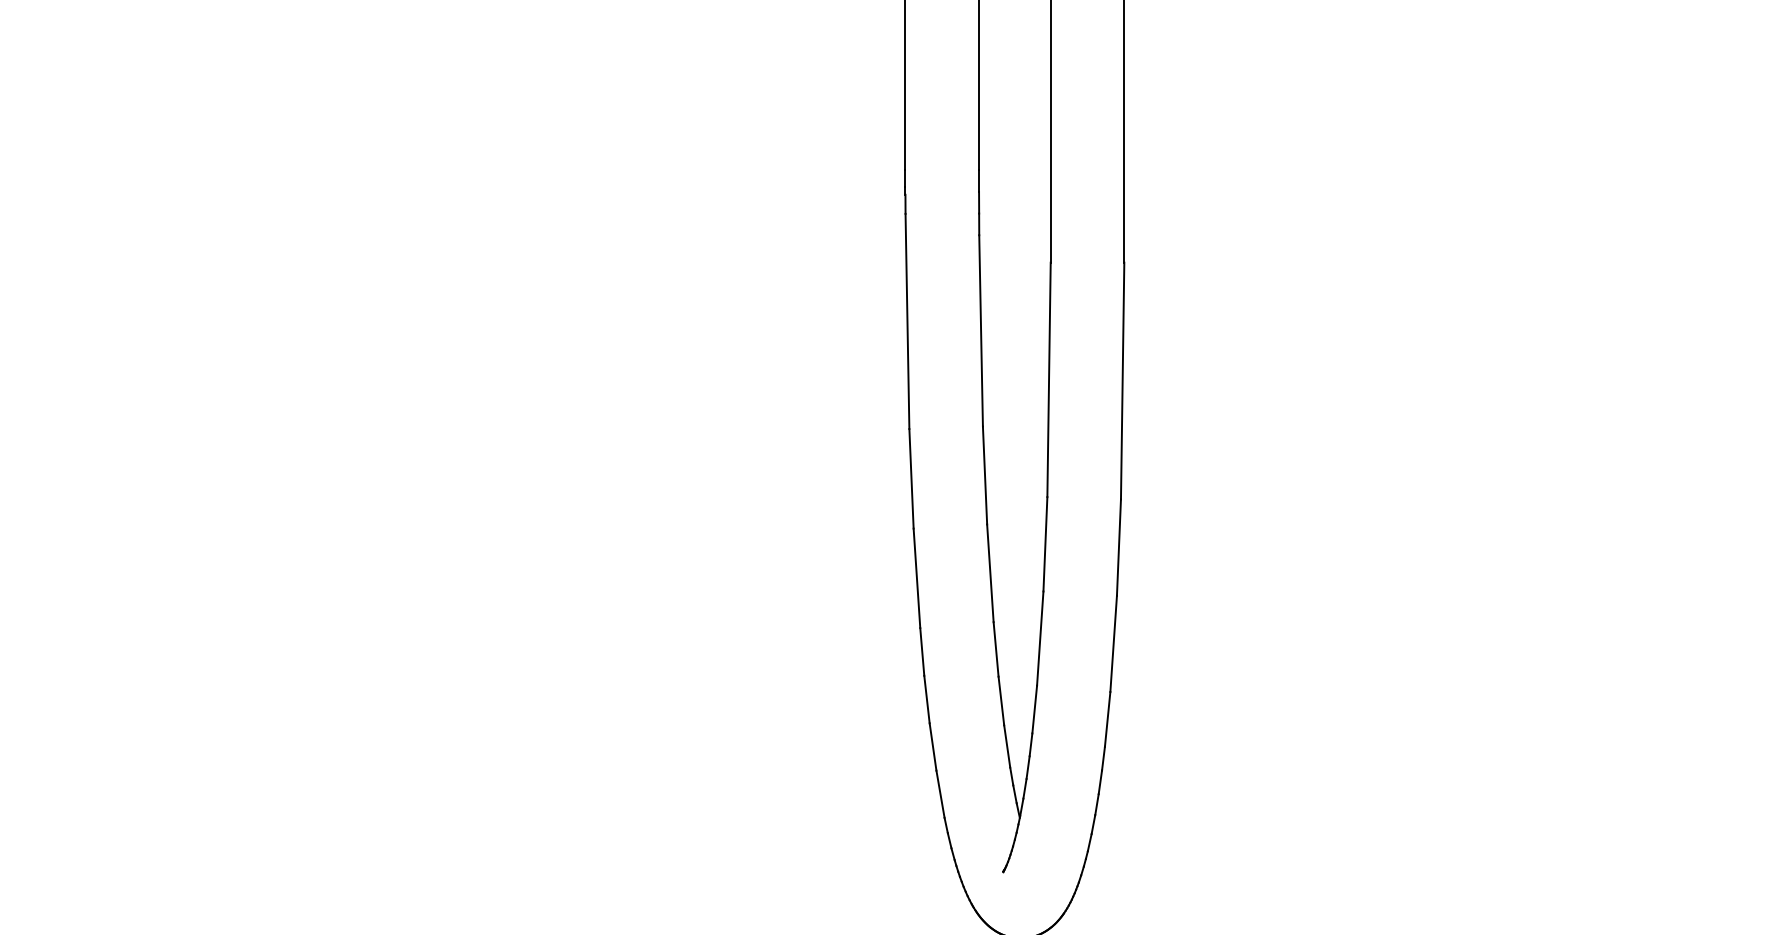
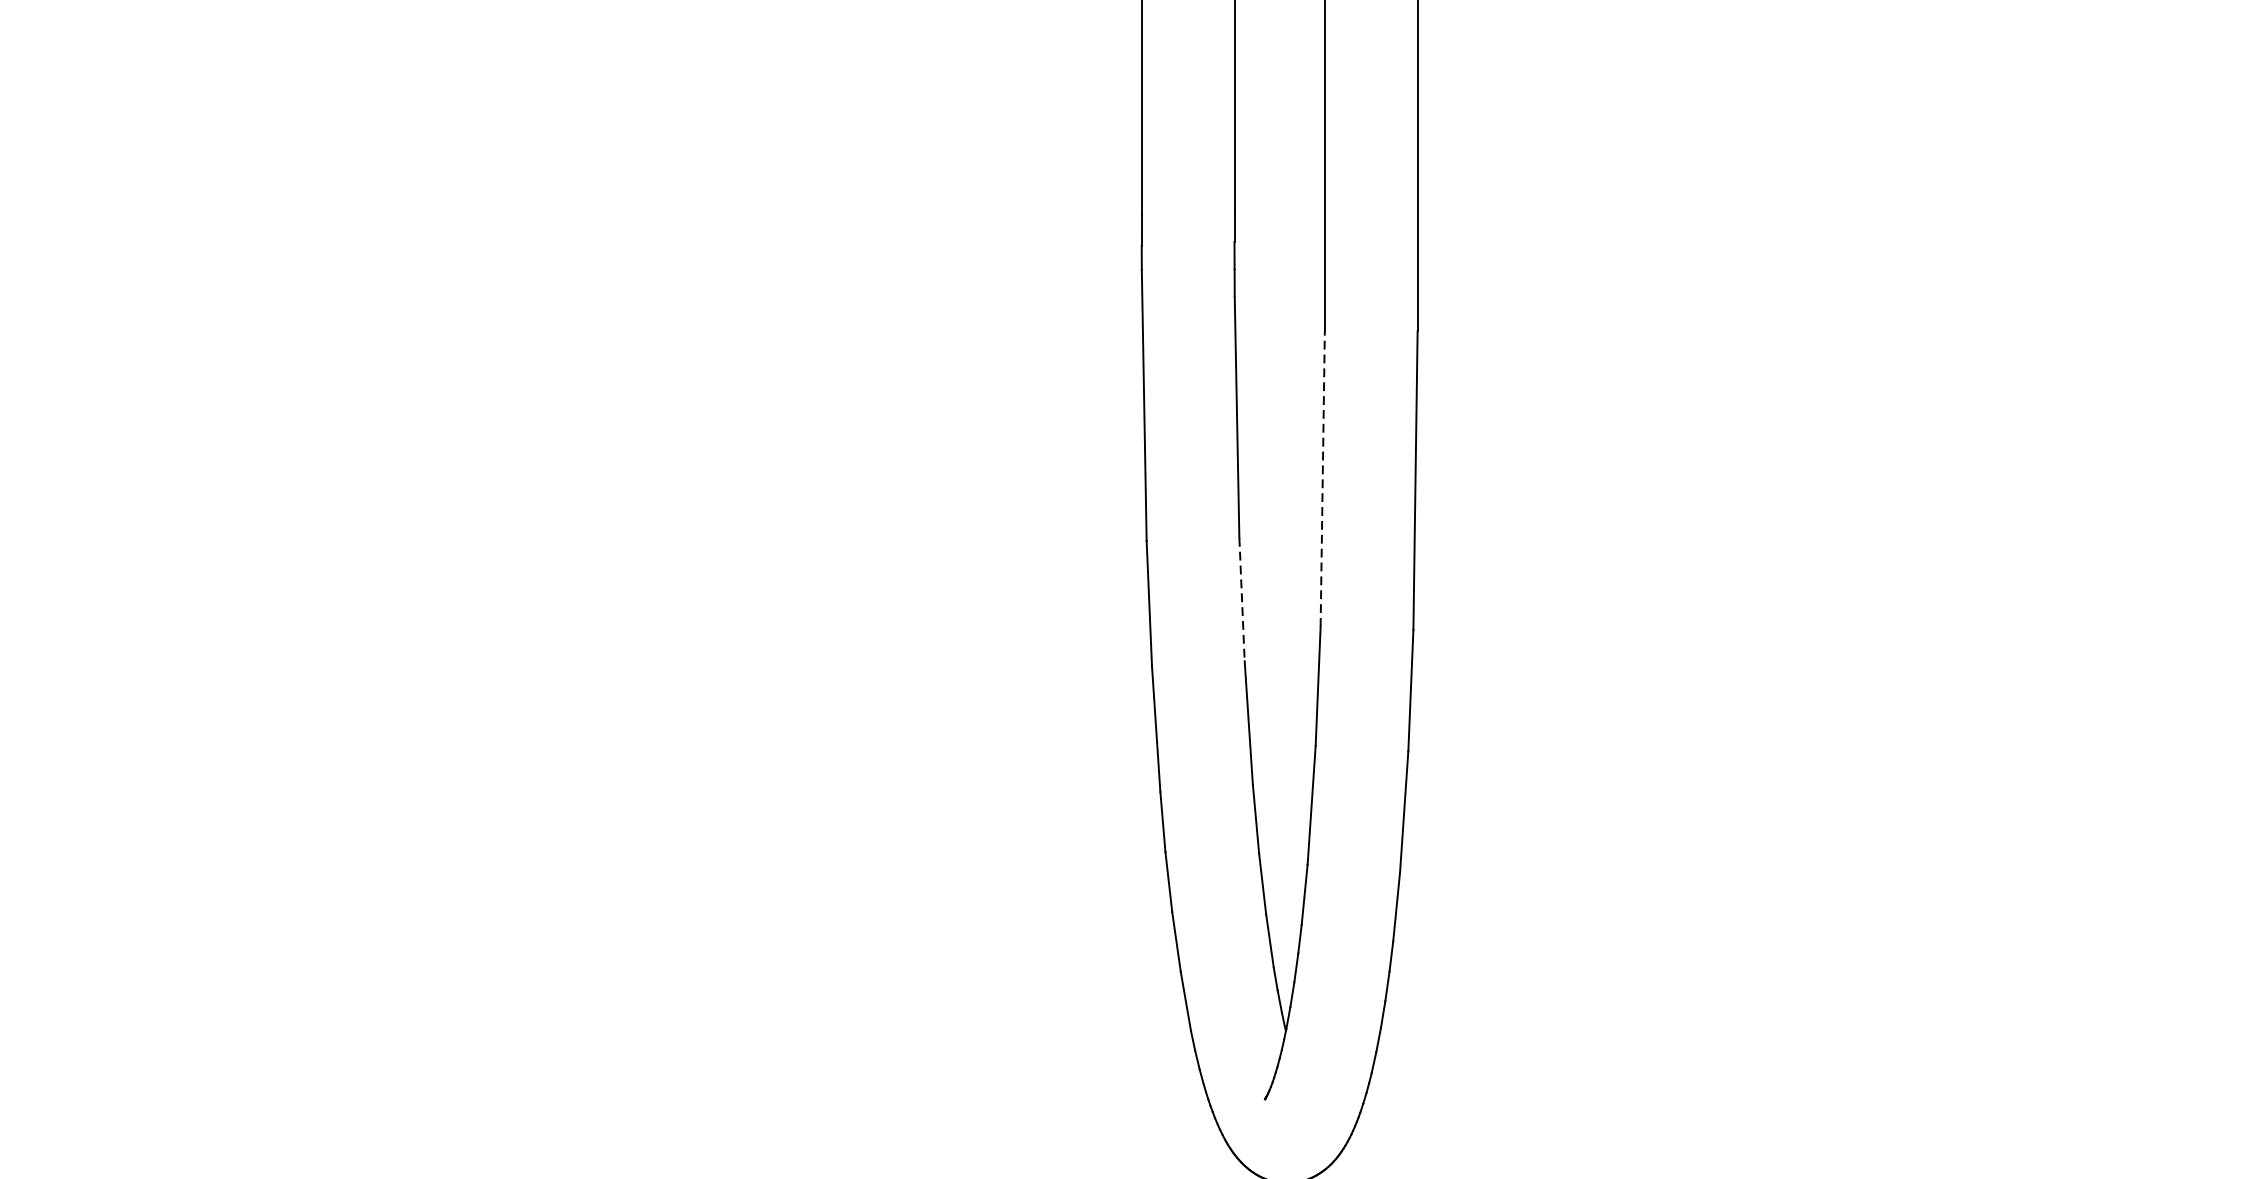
line: (1049, 379) -> (1323, 478), solid -> dashed
line: (985, 475) -> (1242, 599), solid -> dashed

